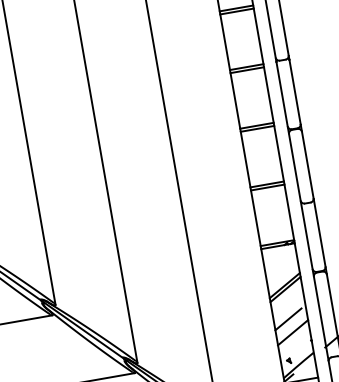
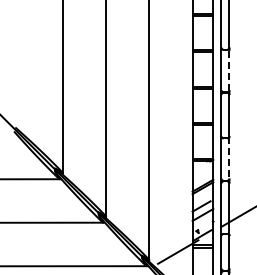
line: (295, 92) -> (229, 70), solid -> dashed
line: (319, 234) -> (229, 158), solid -> dashed

